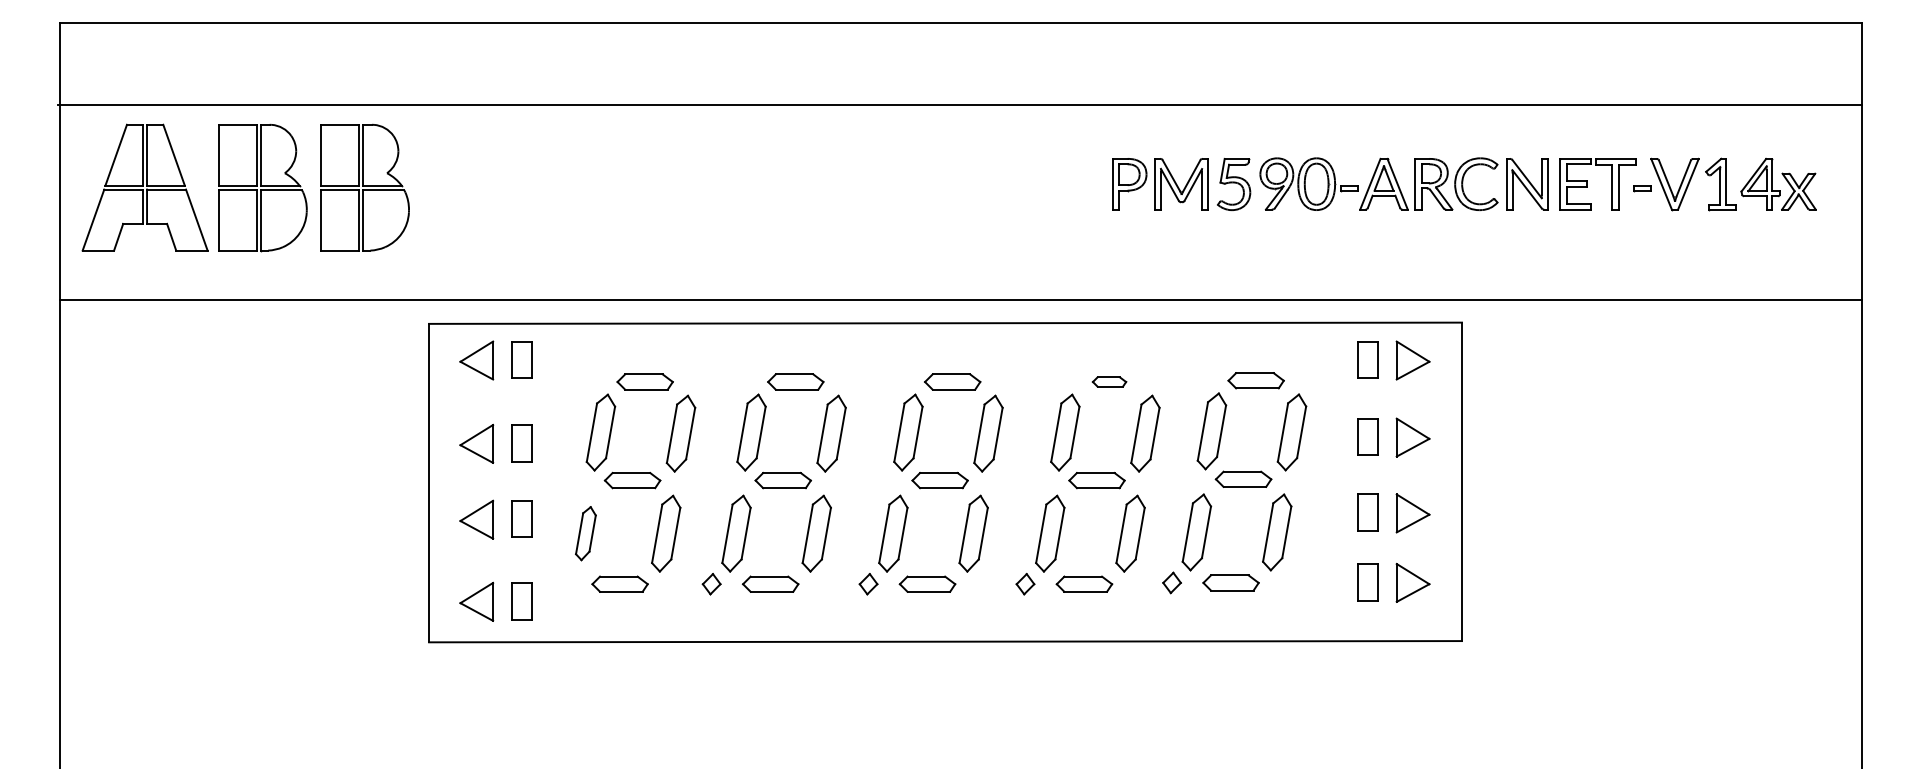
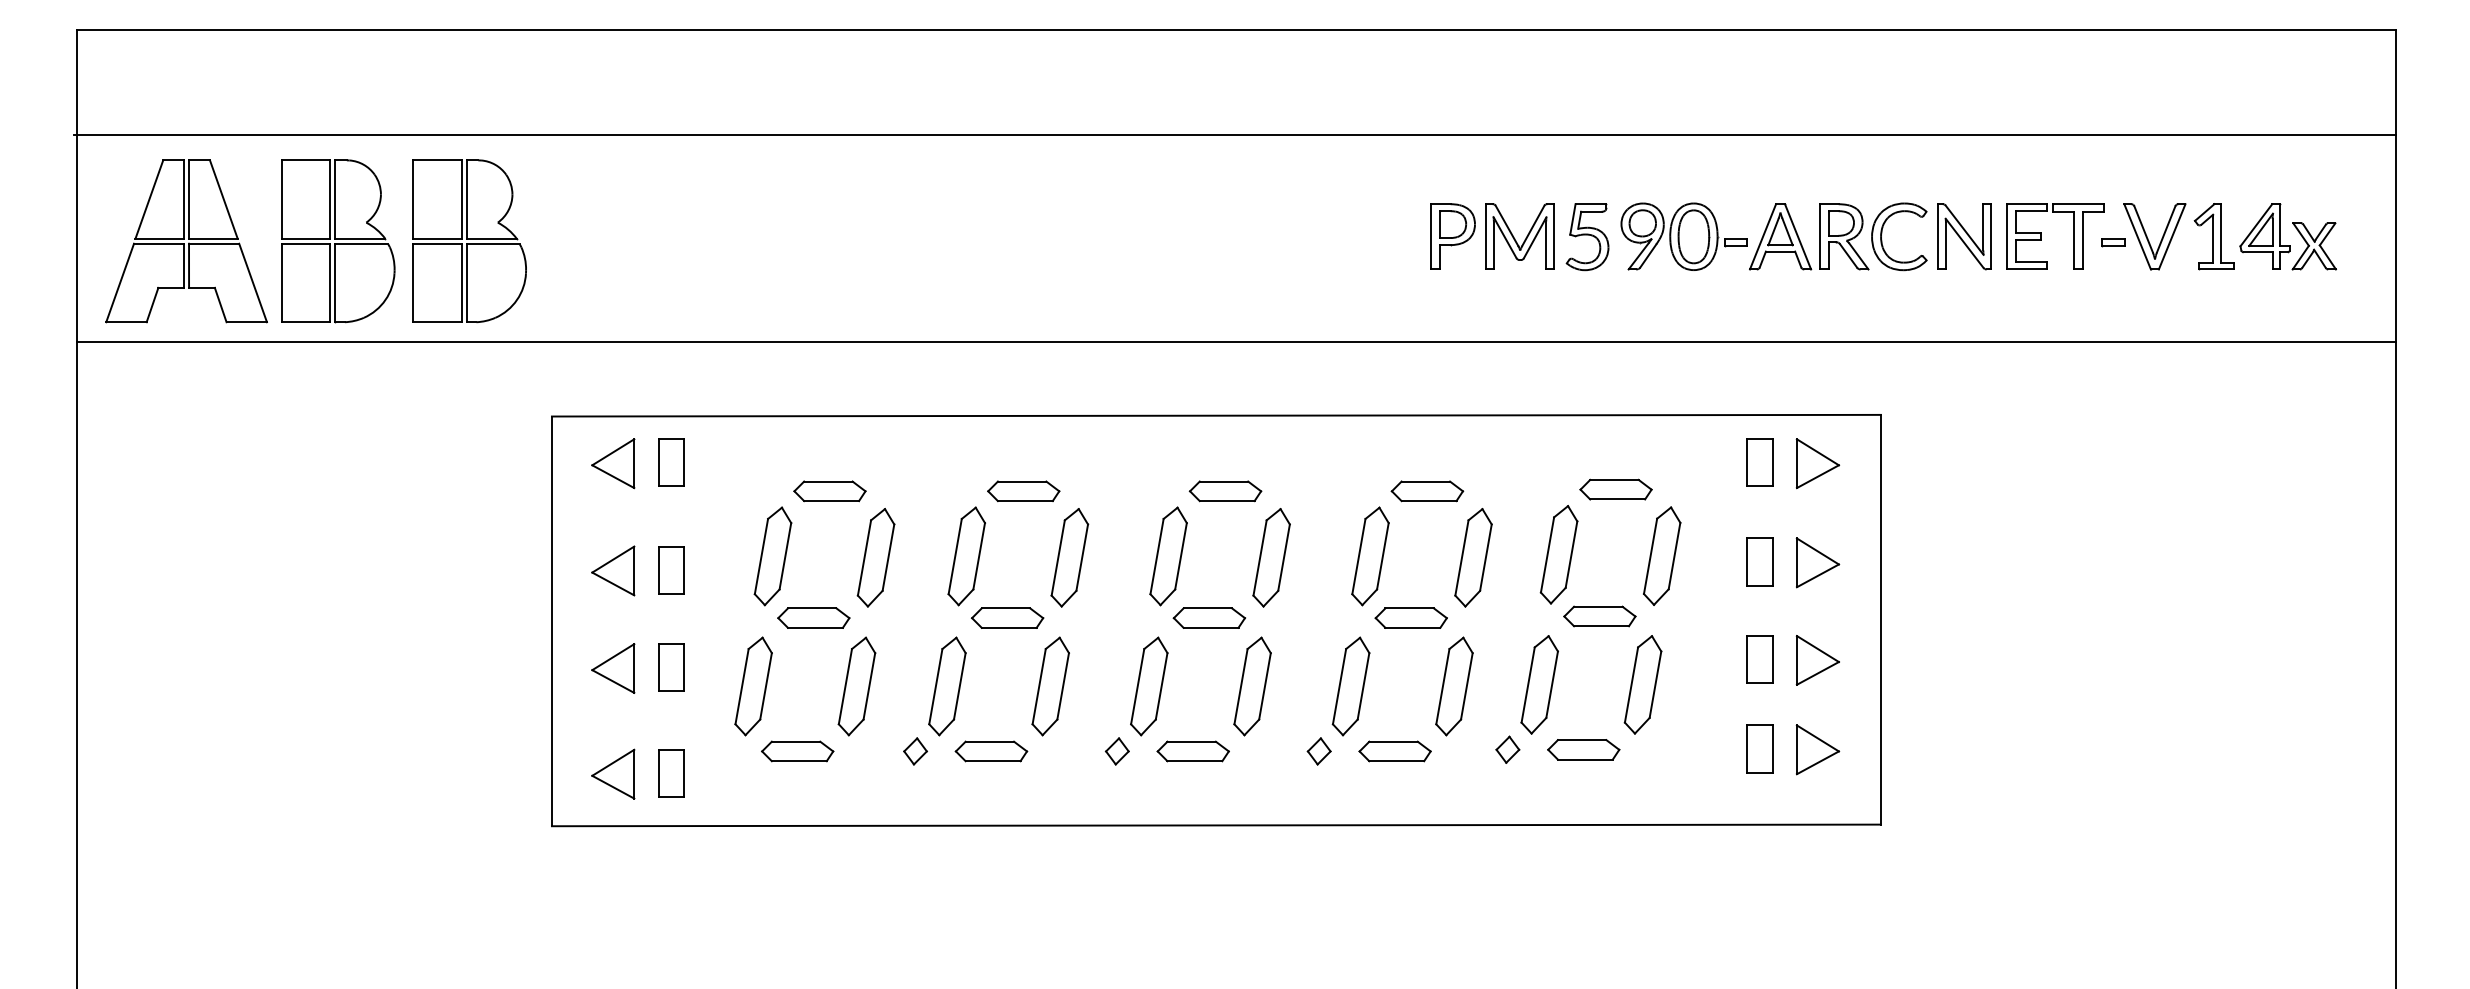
line: (961, 299) -> (1236, 341), moved
part: (1109, 381) -> (1427, 490), size x1.67
part: (585, 533) -> (753, 686), size x1.43

